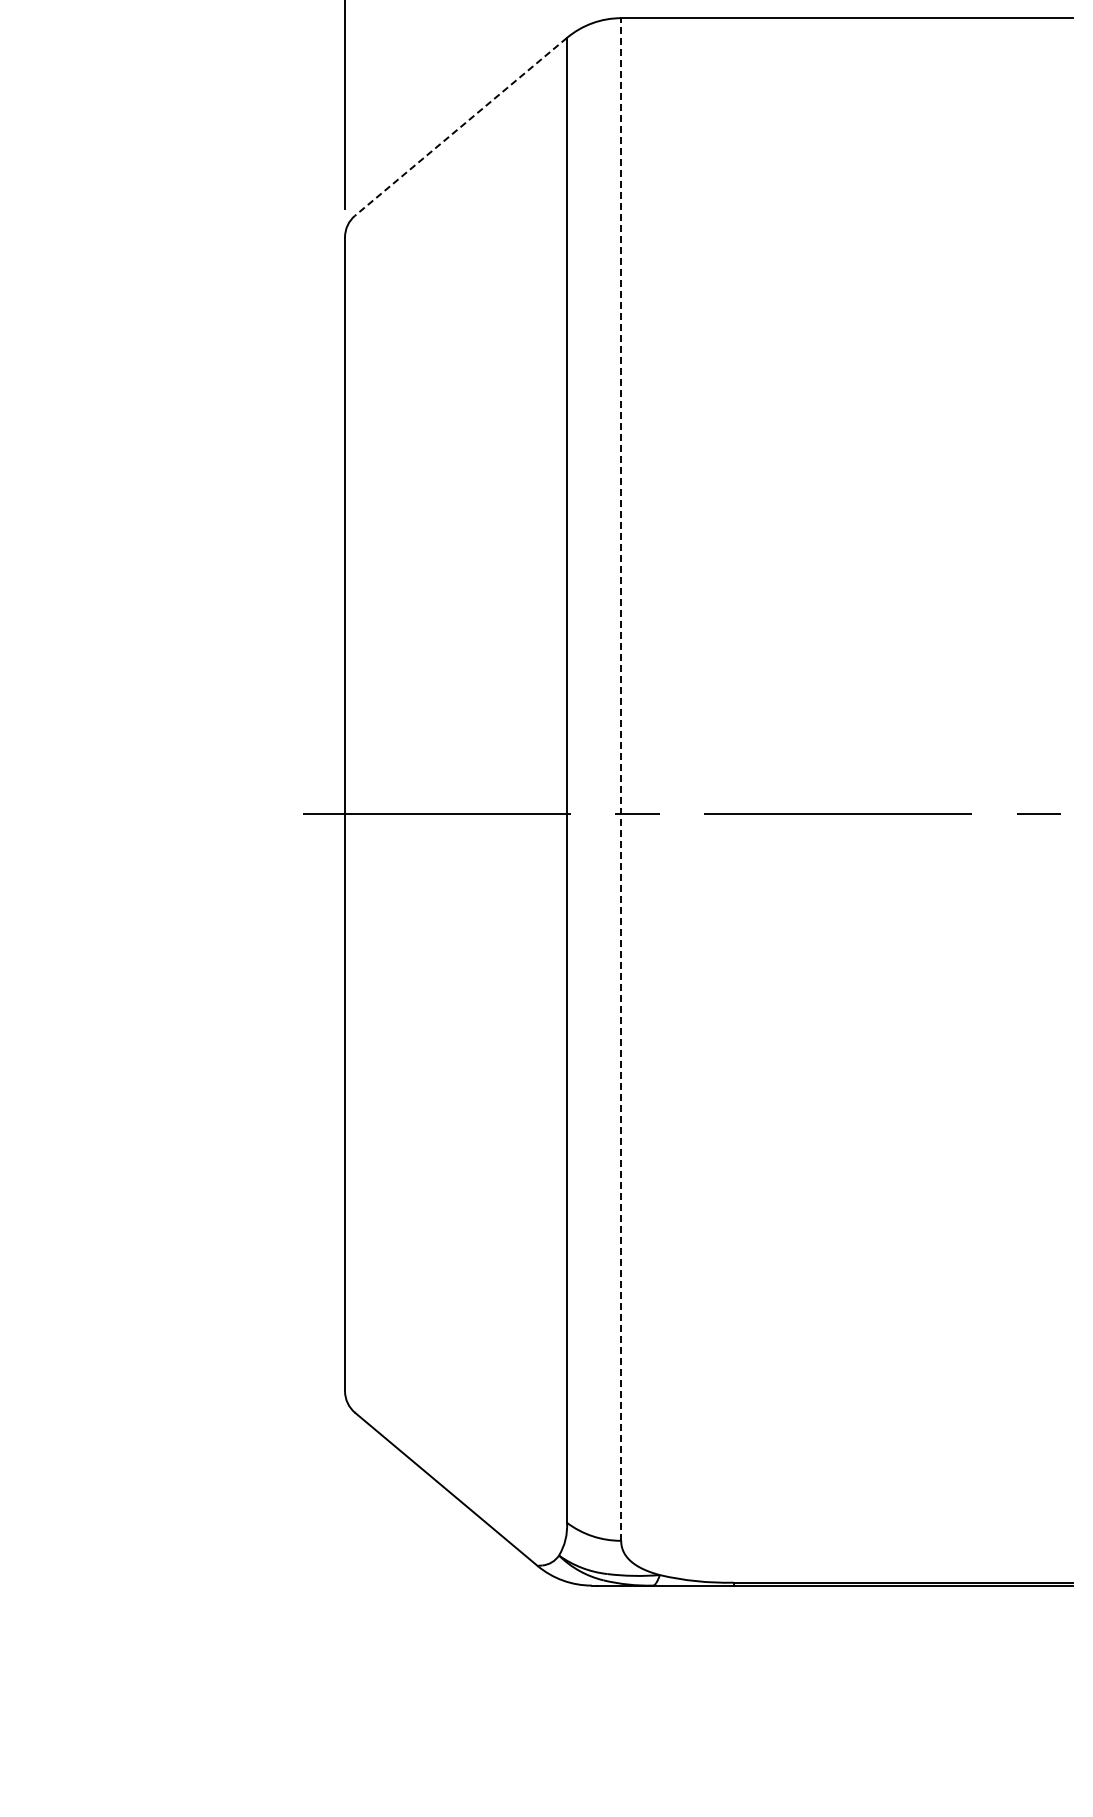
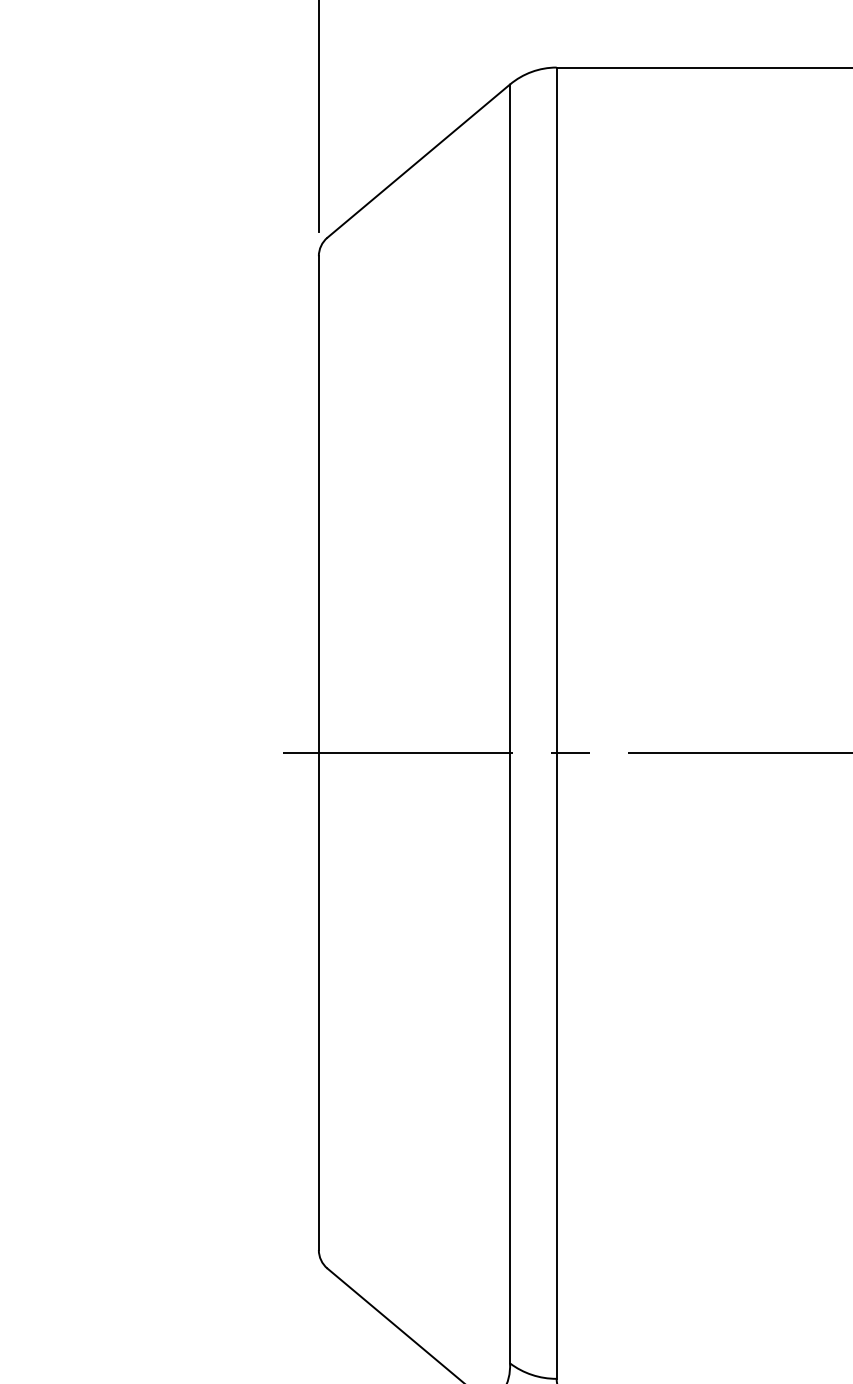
line: (460, 127) -> (418, 161), dashed -> solid
line: (621, 779) -> (556, 723), dashed -> solid

